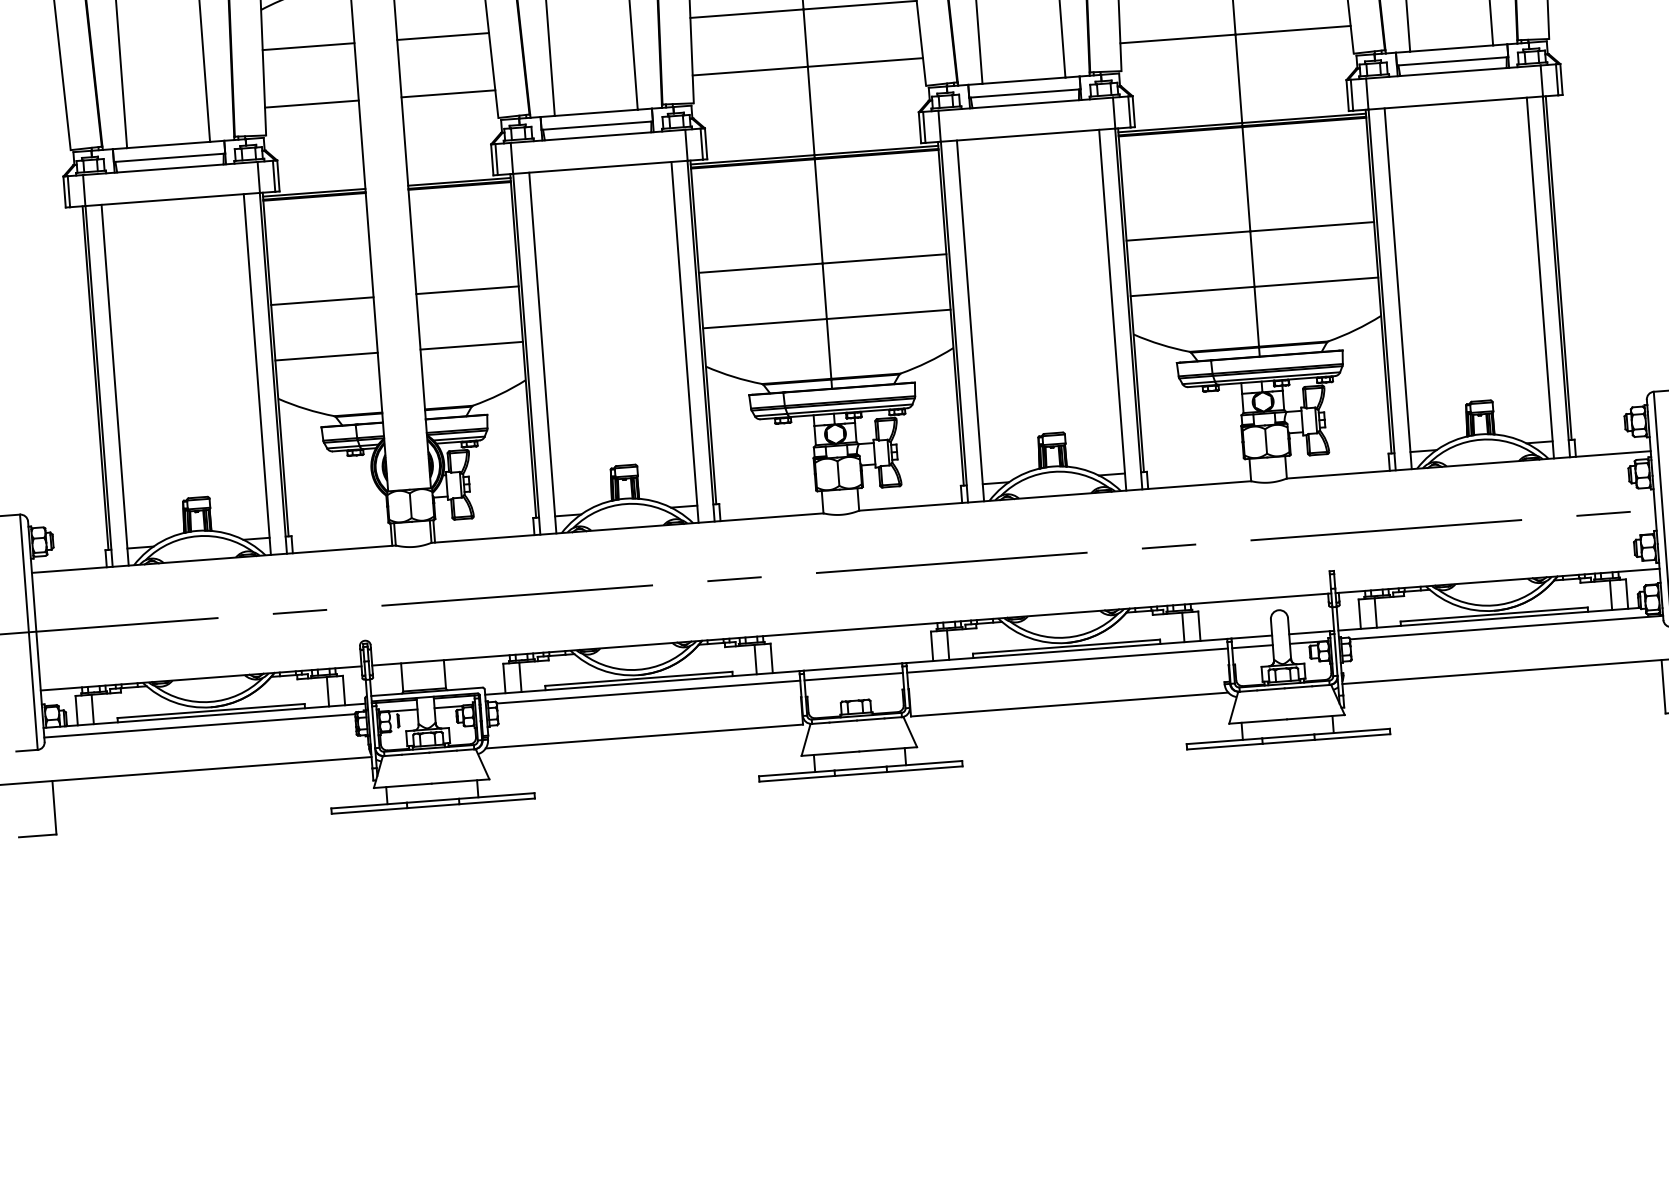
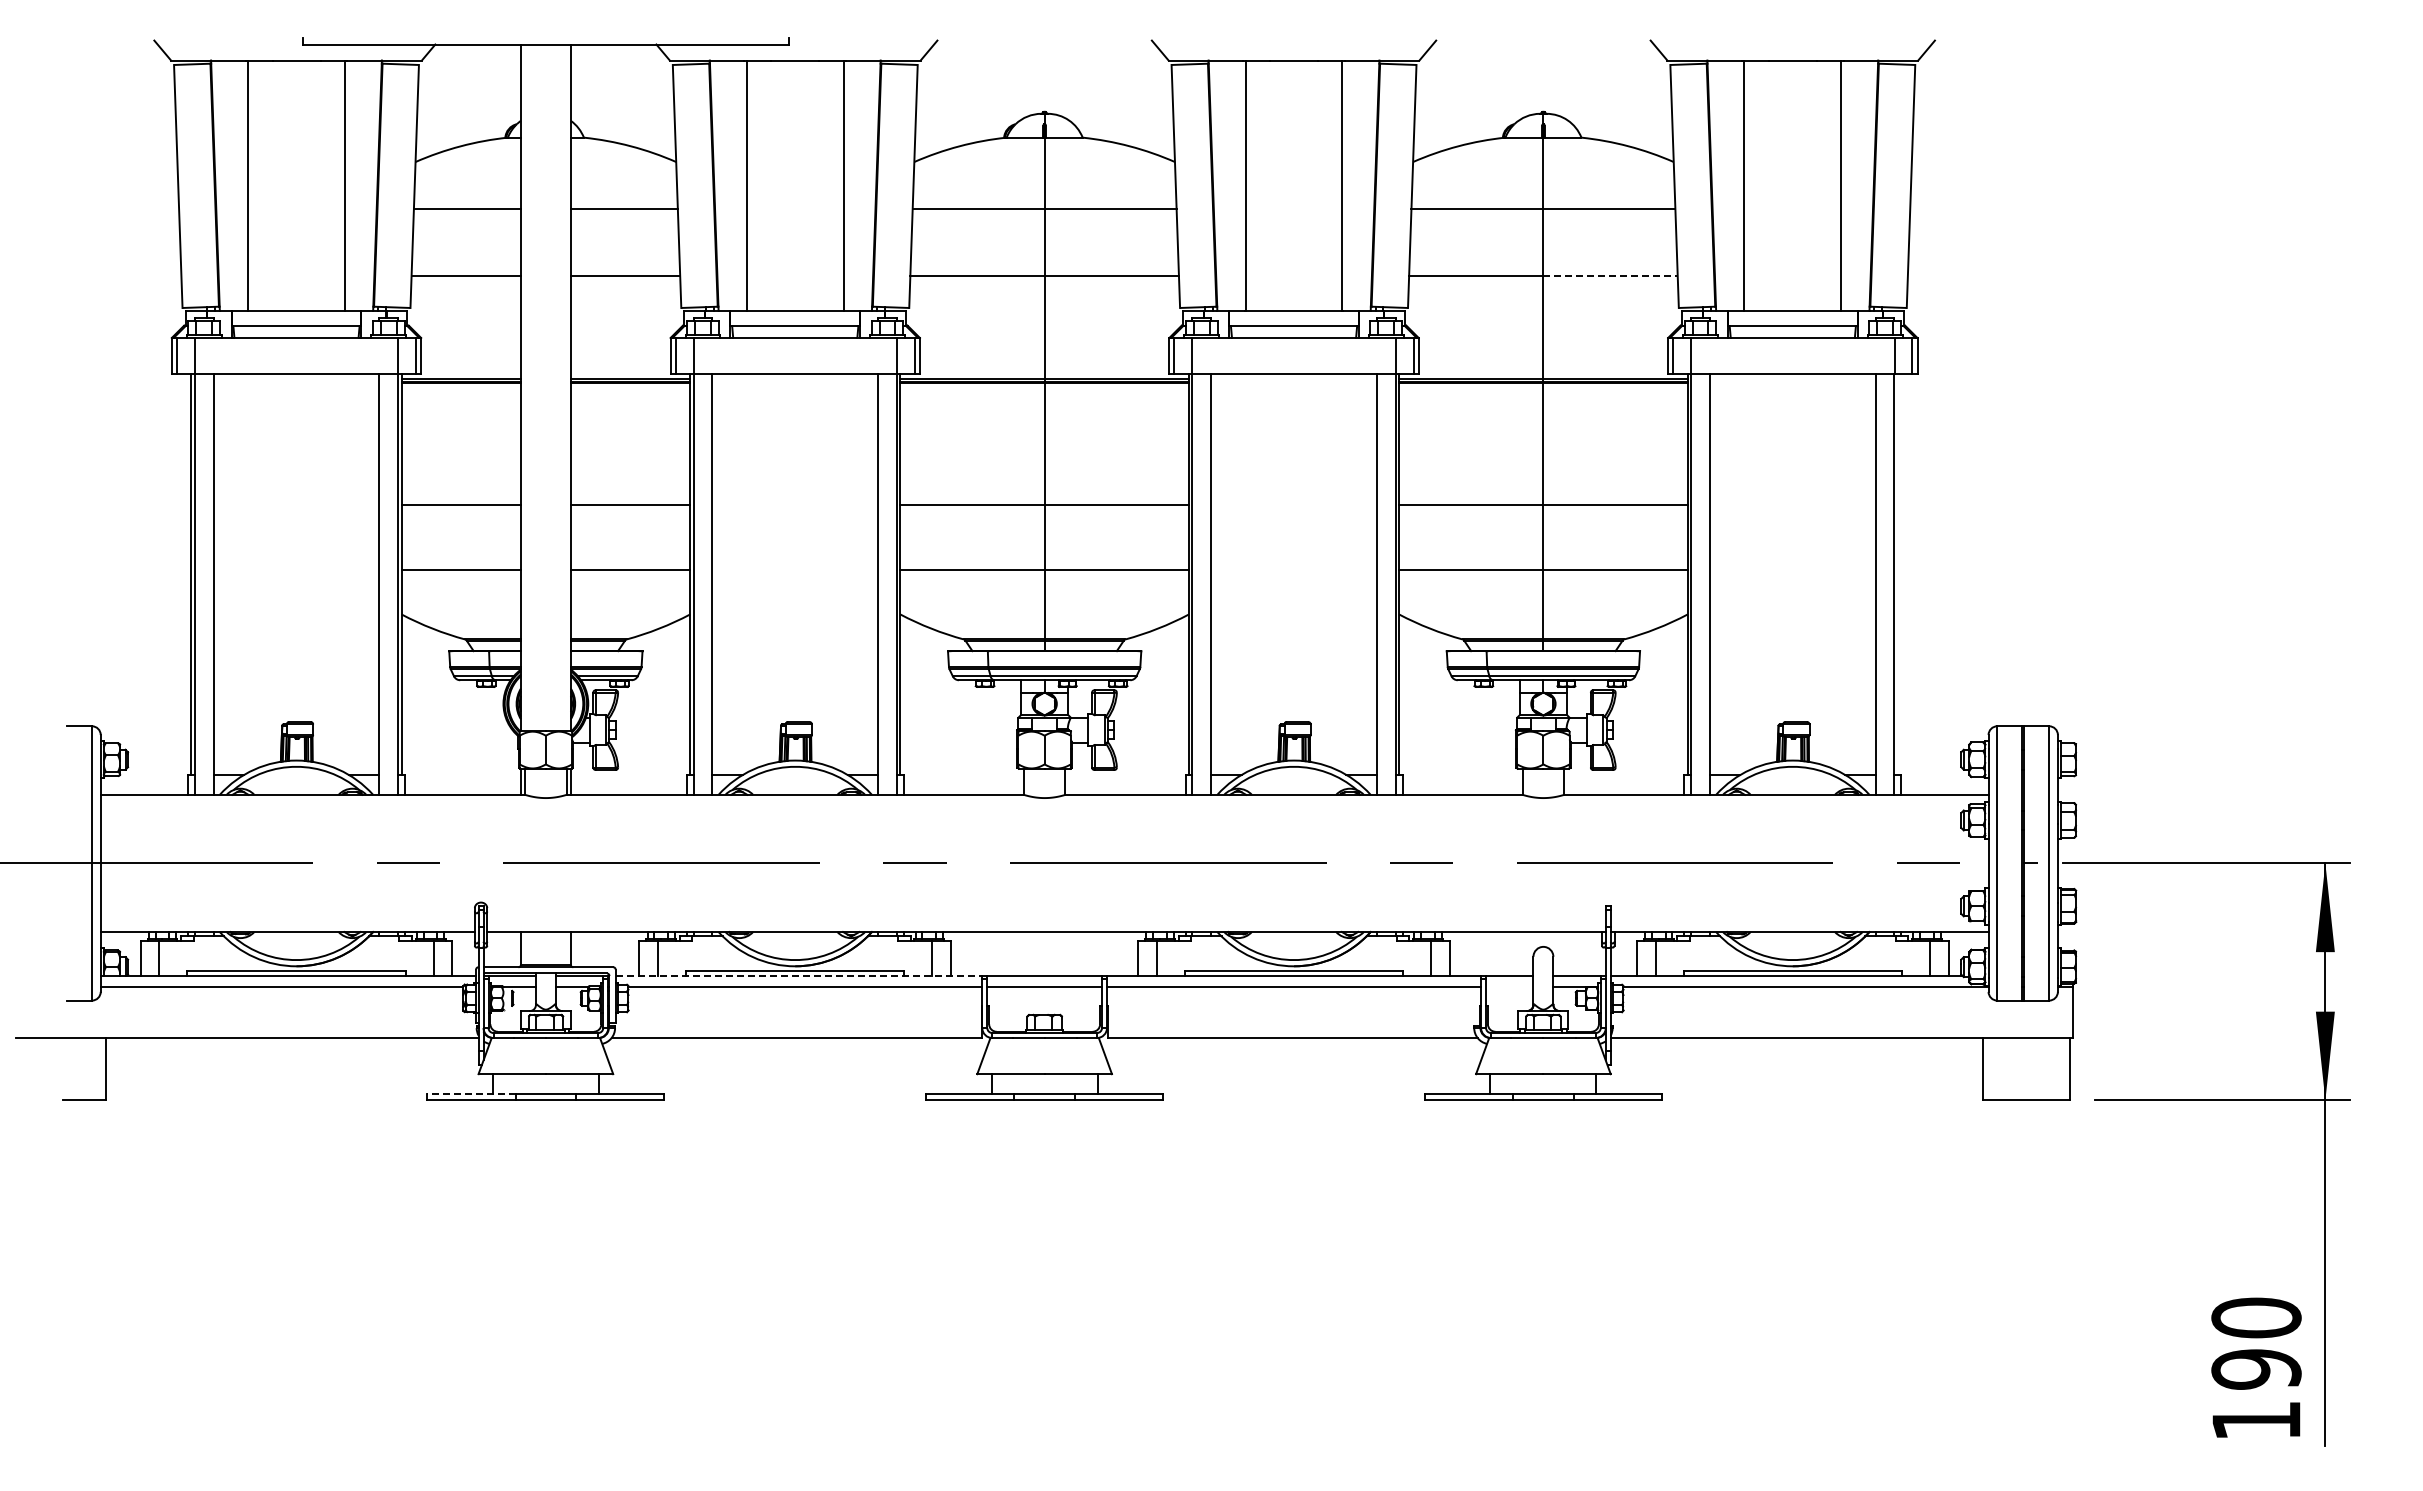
line: (1293, 30) -> (1611, 275), solid -> dashed
line: (1558, 268) -> (1897, 574), removed
line: (1252, 646) -> (1509, 986), removed
line: (642, 682) -> (799, 975), solid -> dashed
line: (368, 805) -> (470, 1094), solid -> dashed

